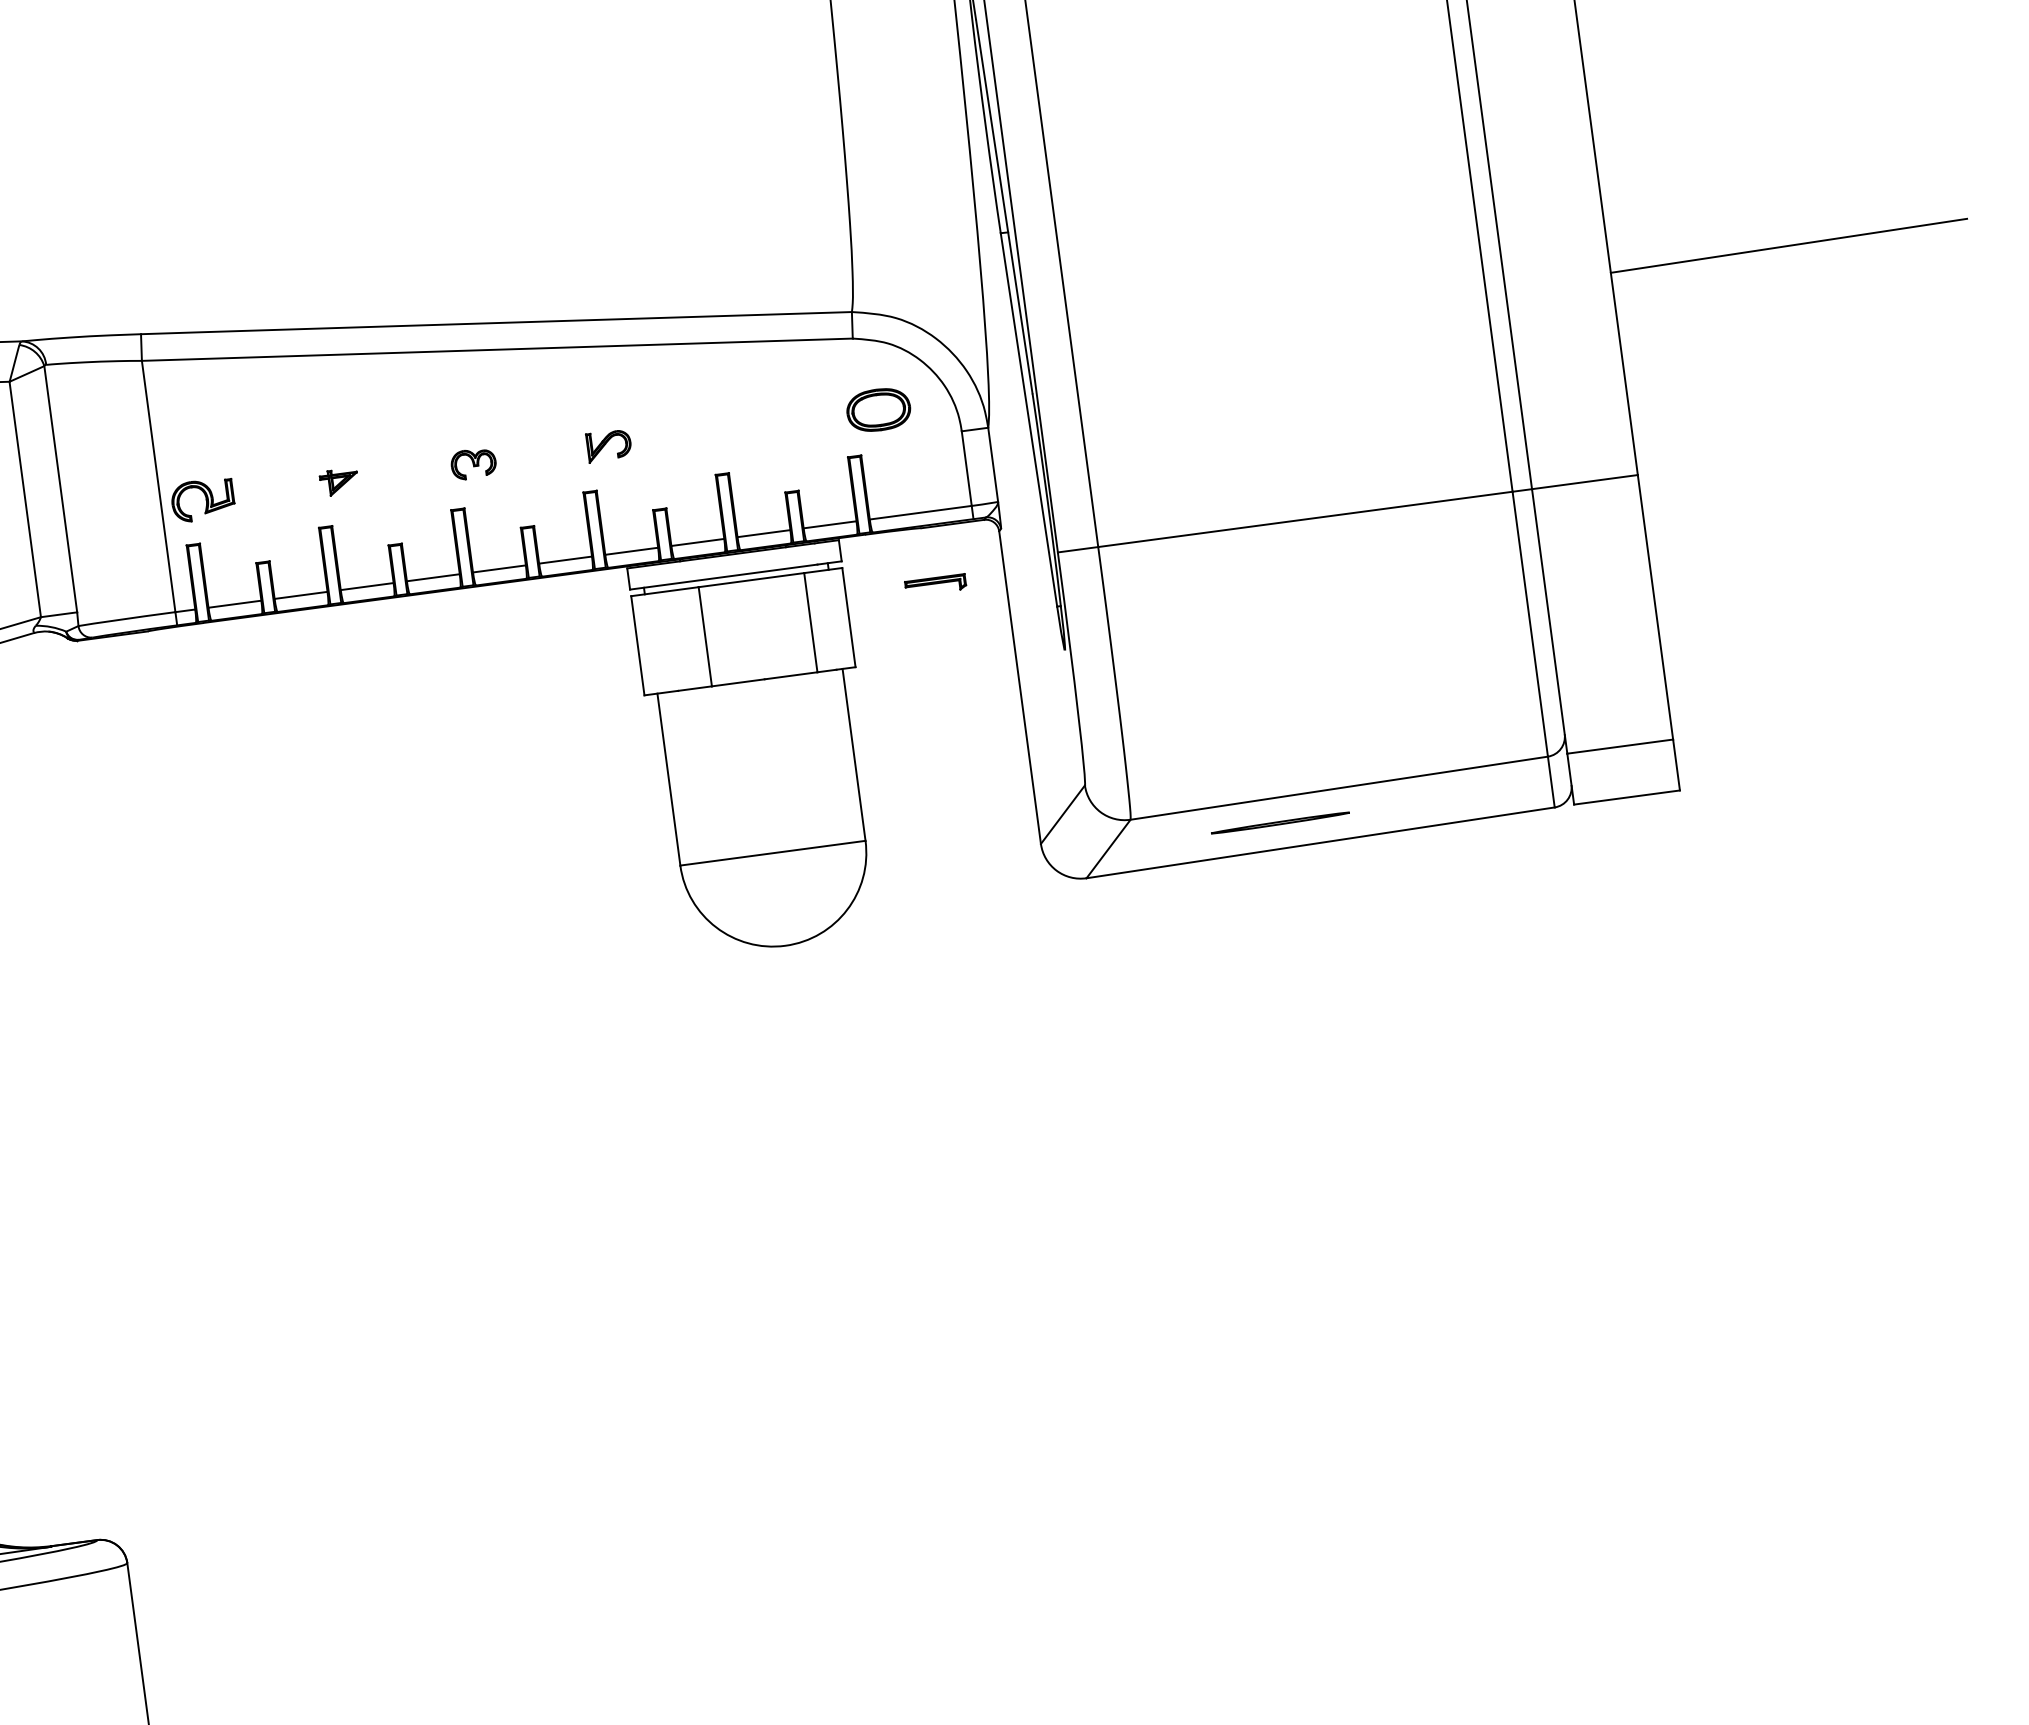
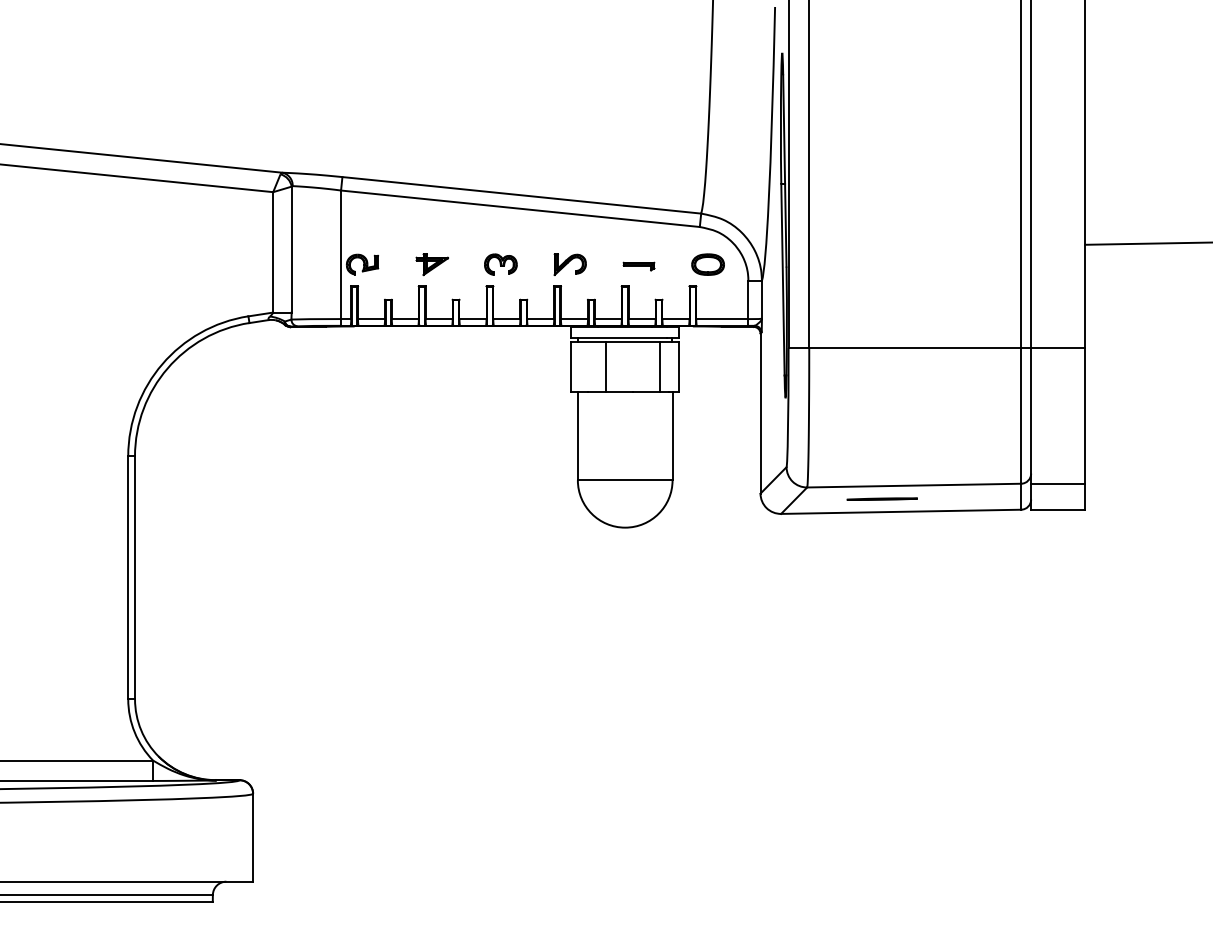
part: (607, 445) -> (569, 264), size x1.43
part: (472, 463) -> (500, 264), size x1.43
part: (337, 481) -> (431, 264), size x1.67
part: (934, 585) -> (638, 266), moved

